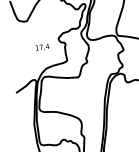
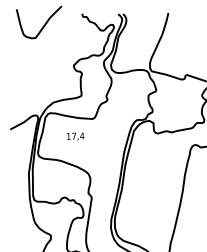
text: (42, 47) -> (75, 136), moved

